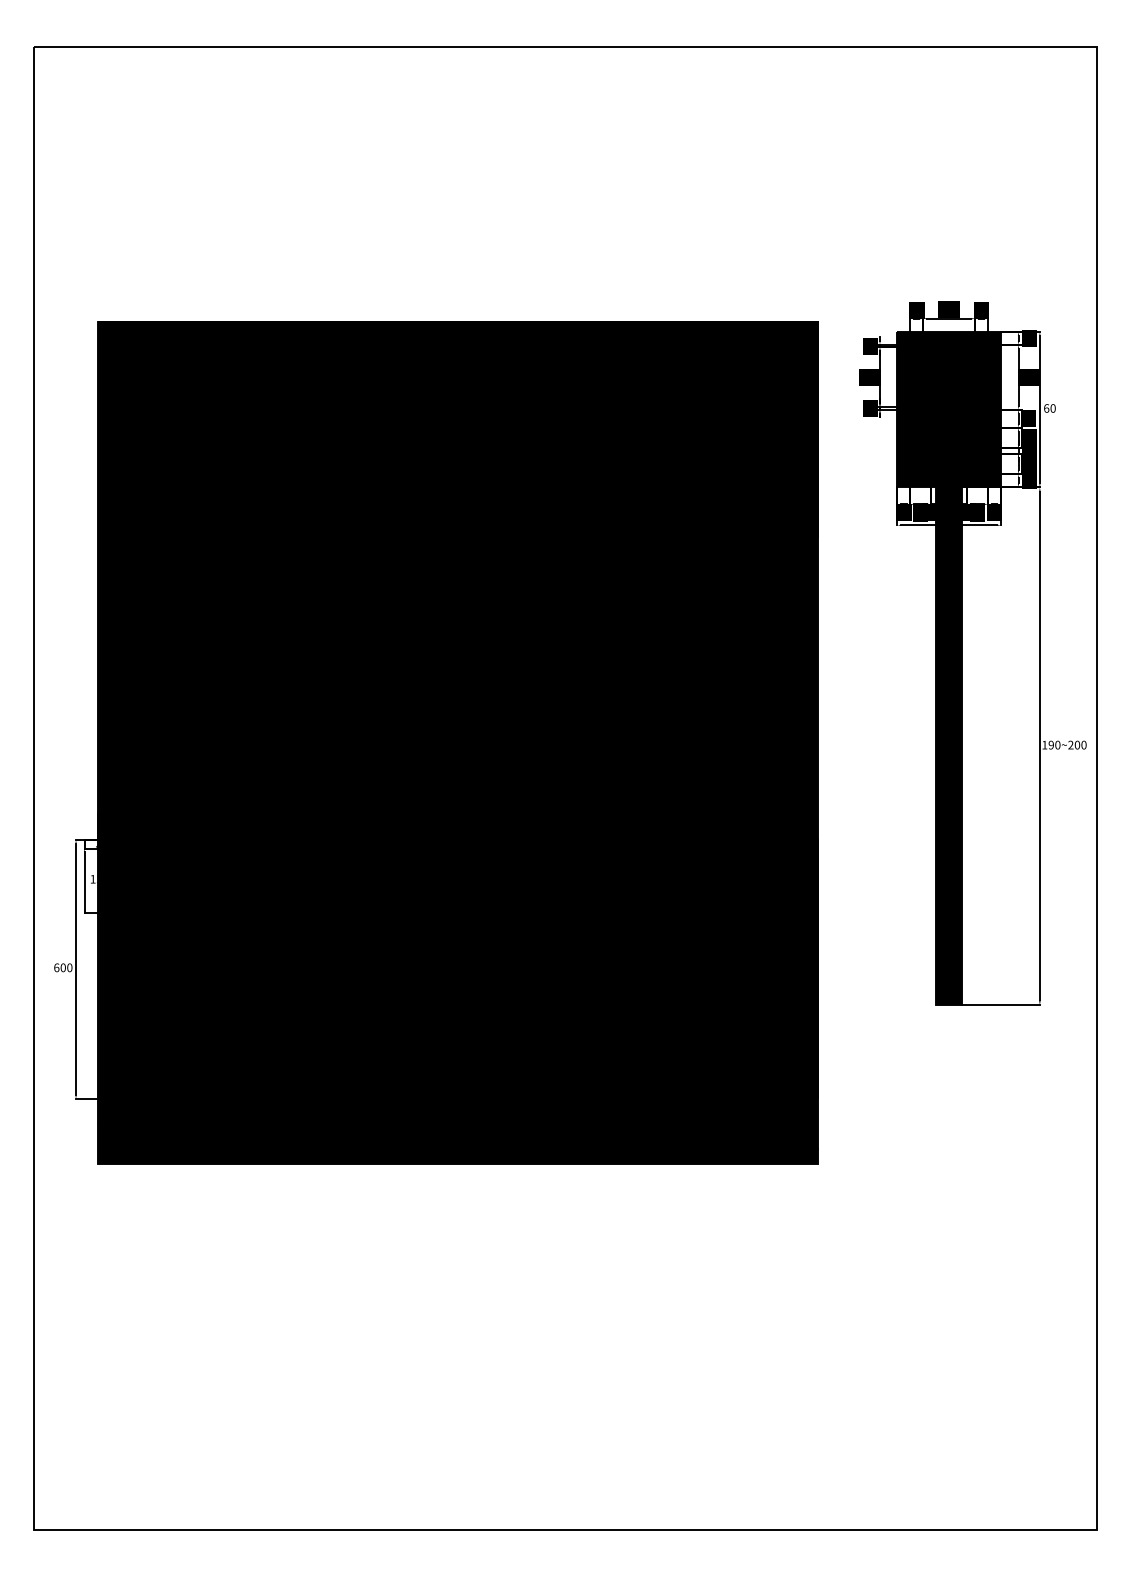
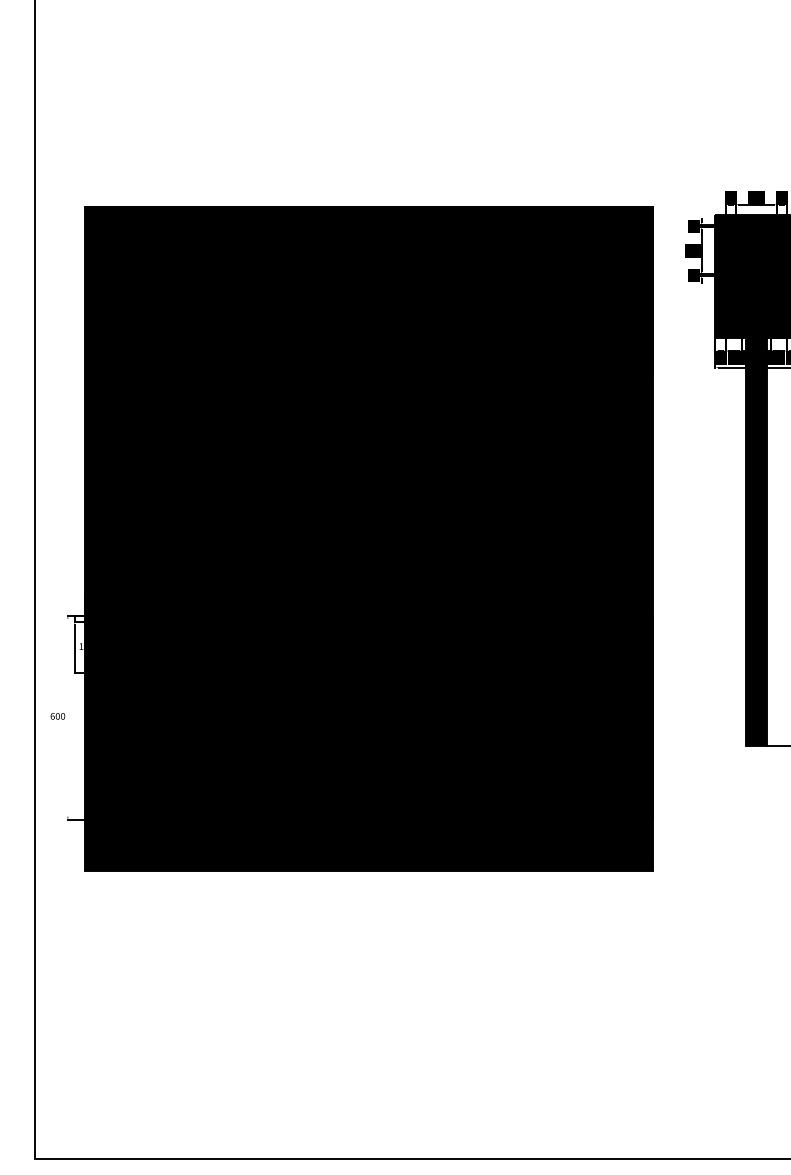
line: (76, 969) -> (68, 717), removed

